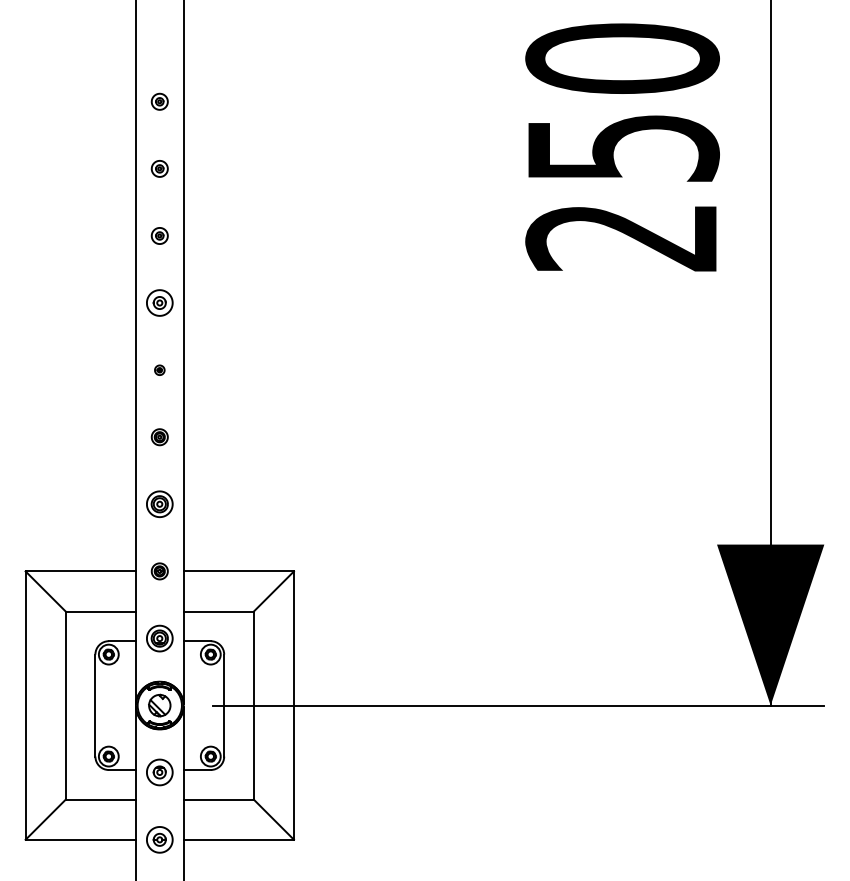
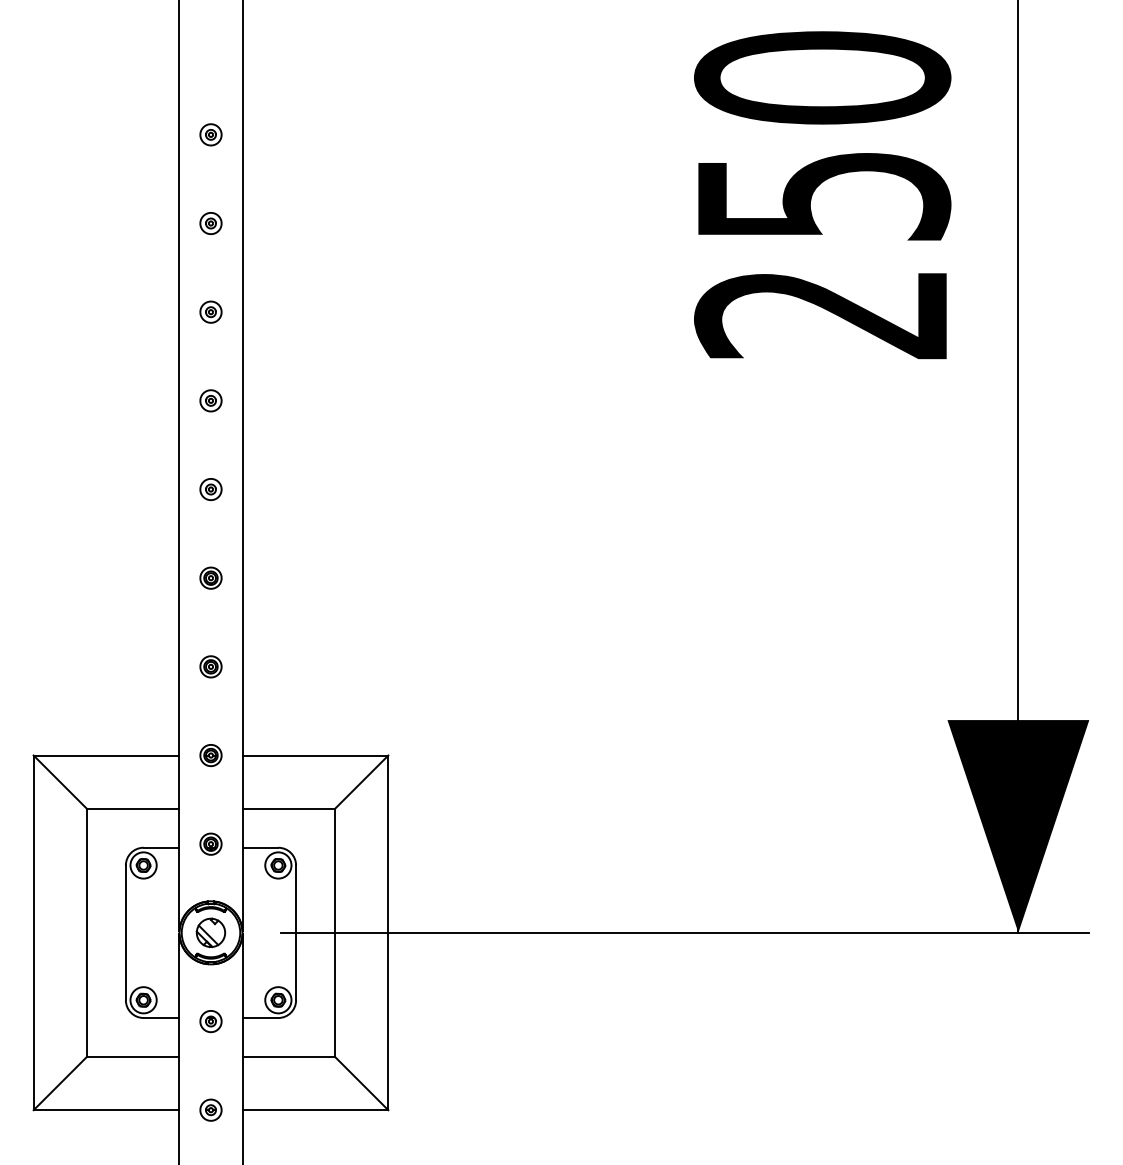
part: (159, 302) -> (210, 400), size x0.62
part: (159, 370) -> (210, 489), size x1.67
part: (159, 504) -> (210, 666), size x0.62
part: (159, 637) -> (210, 843), size x0.62
part: (159, 772) -> (210, 1021), size x0.62
part: (159, 839) -> (210, 1109), size x0.62

